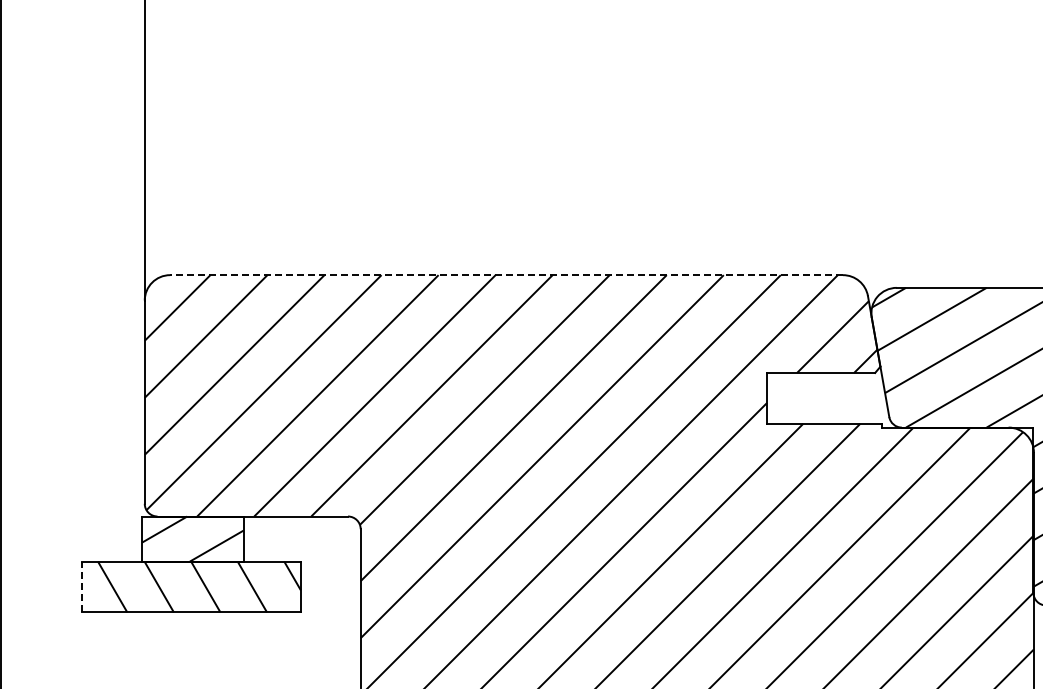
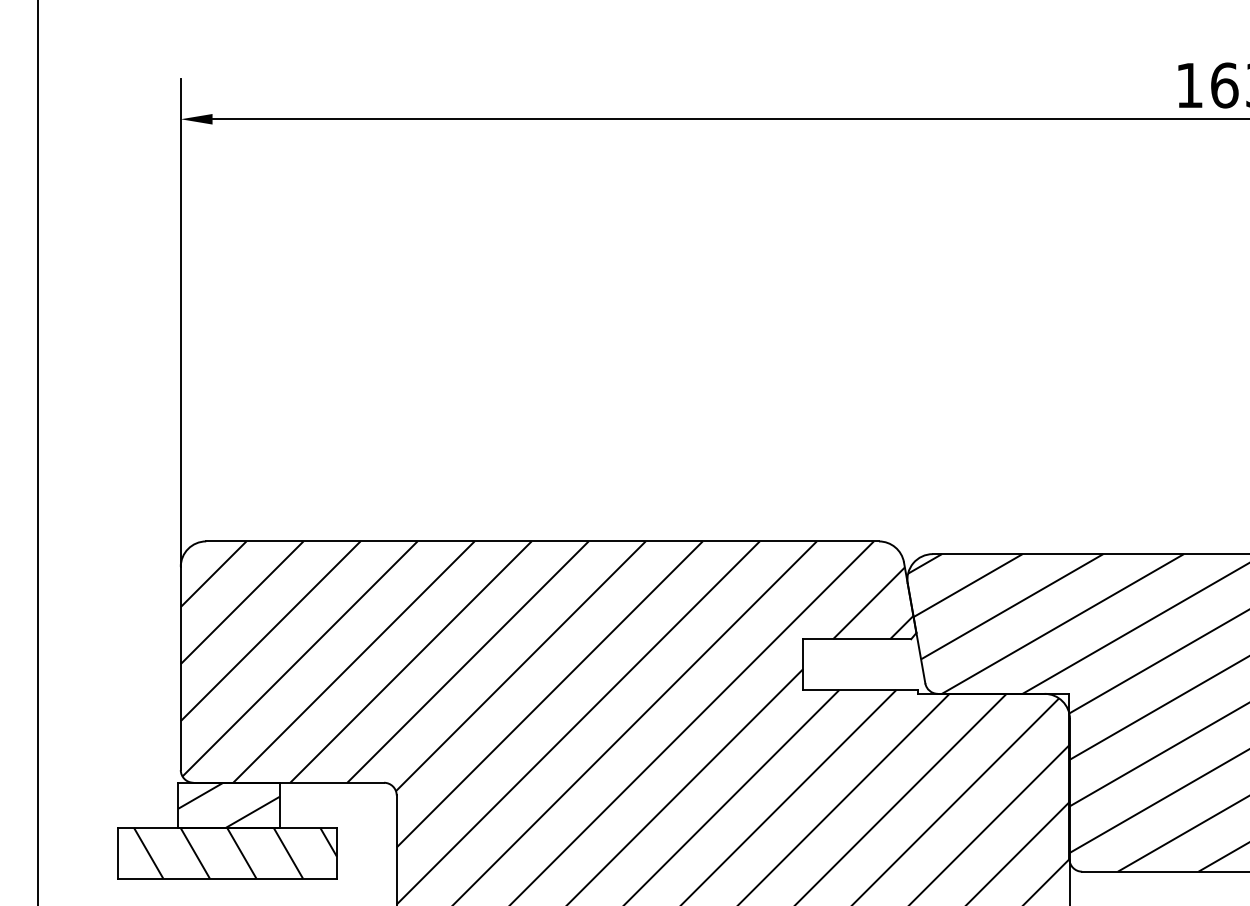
line: (506, 275) -> (542, 541), dashed -> solid
line: (82, 586) -> (118, 852), dashed -> solid

